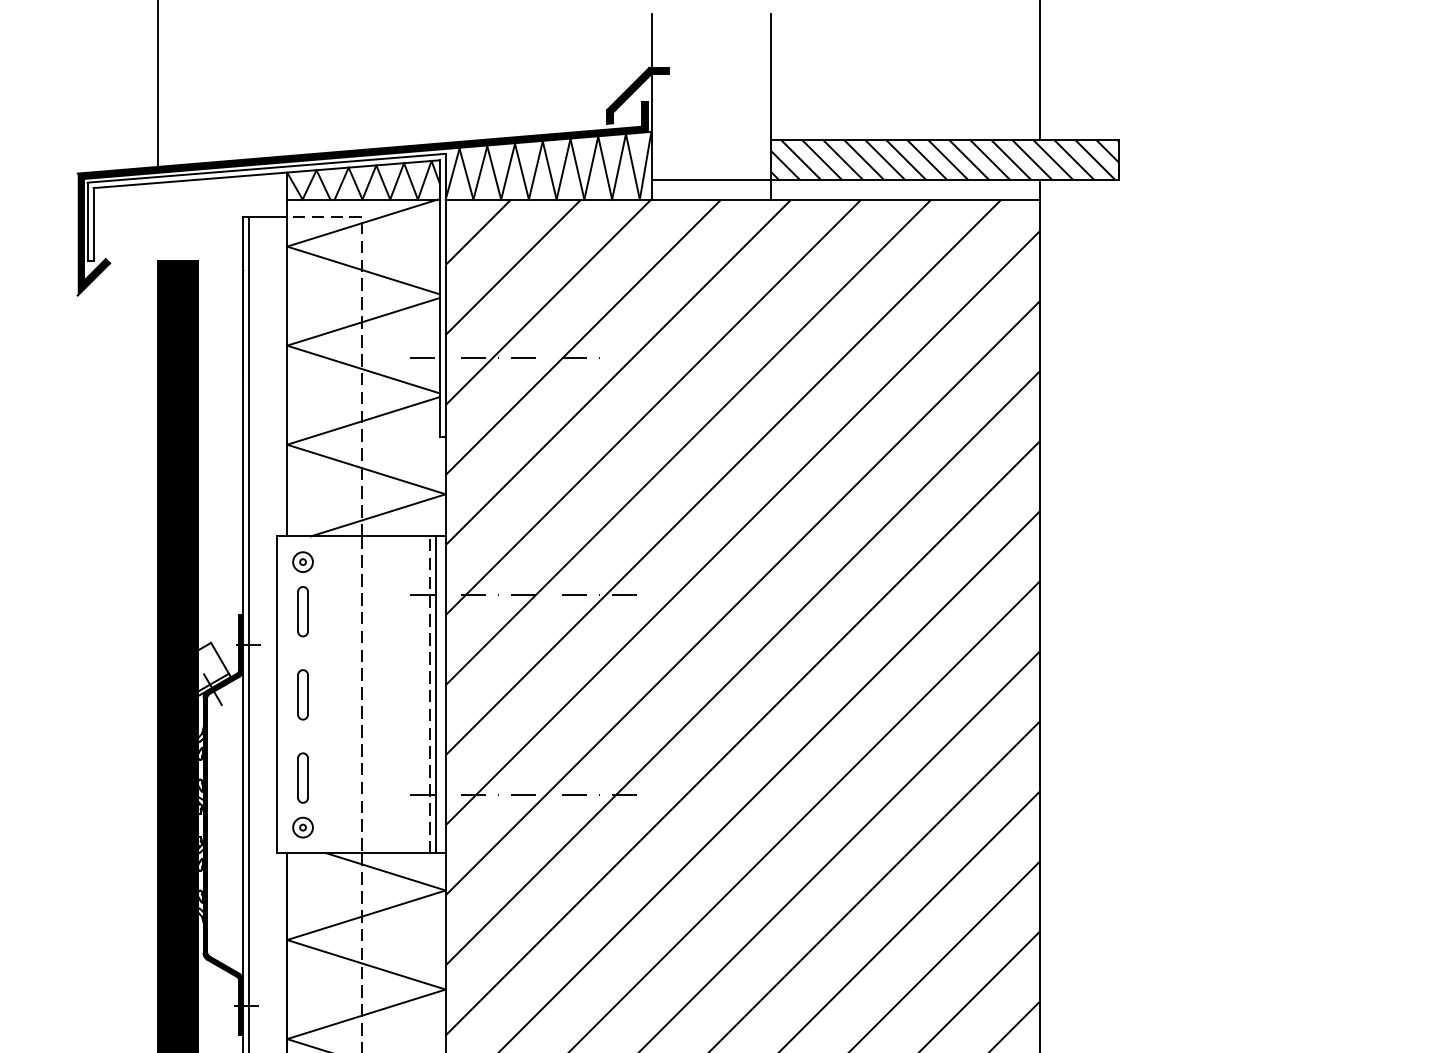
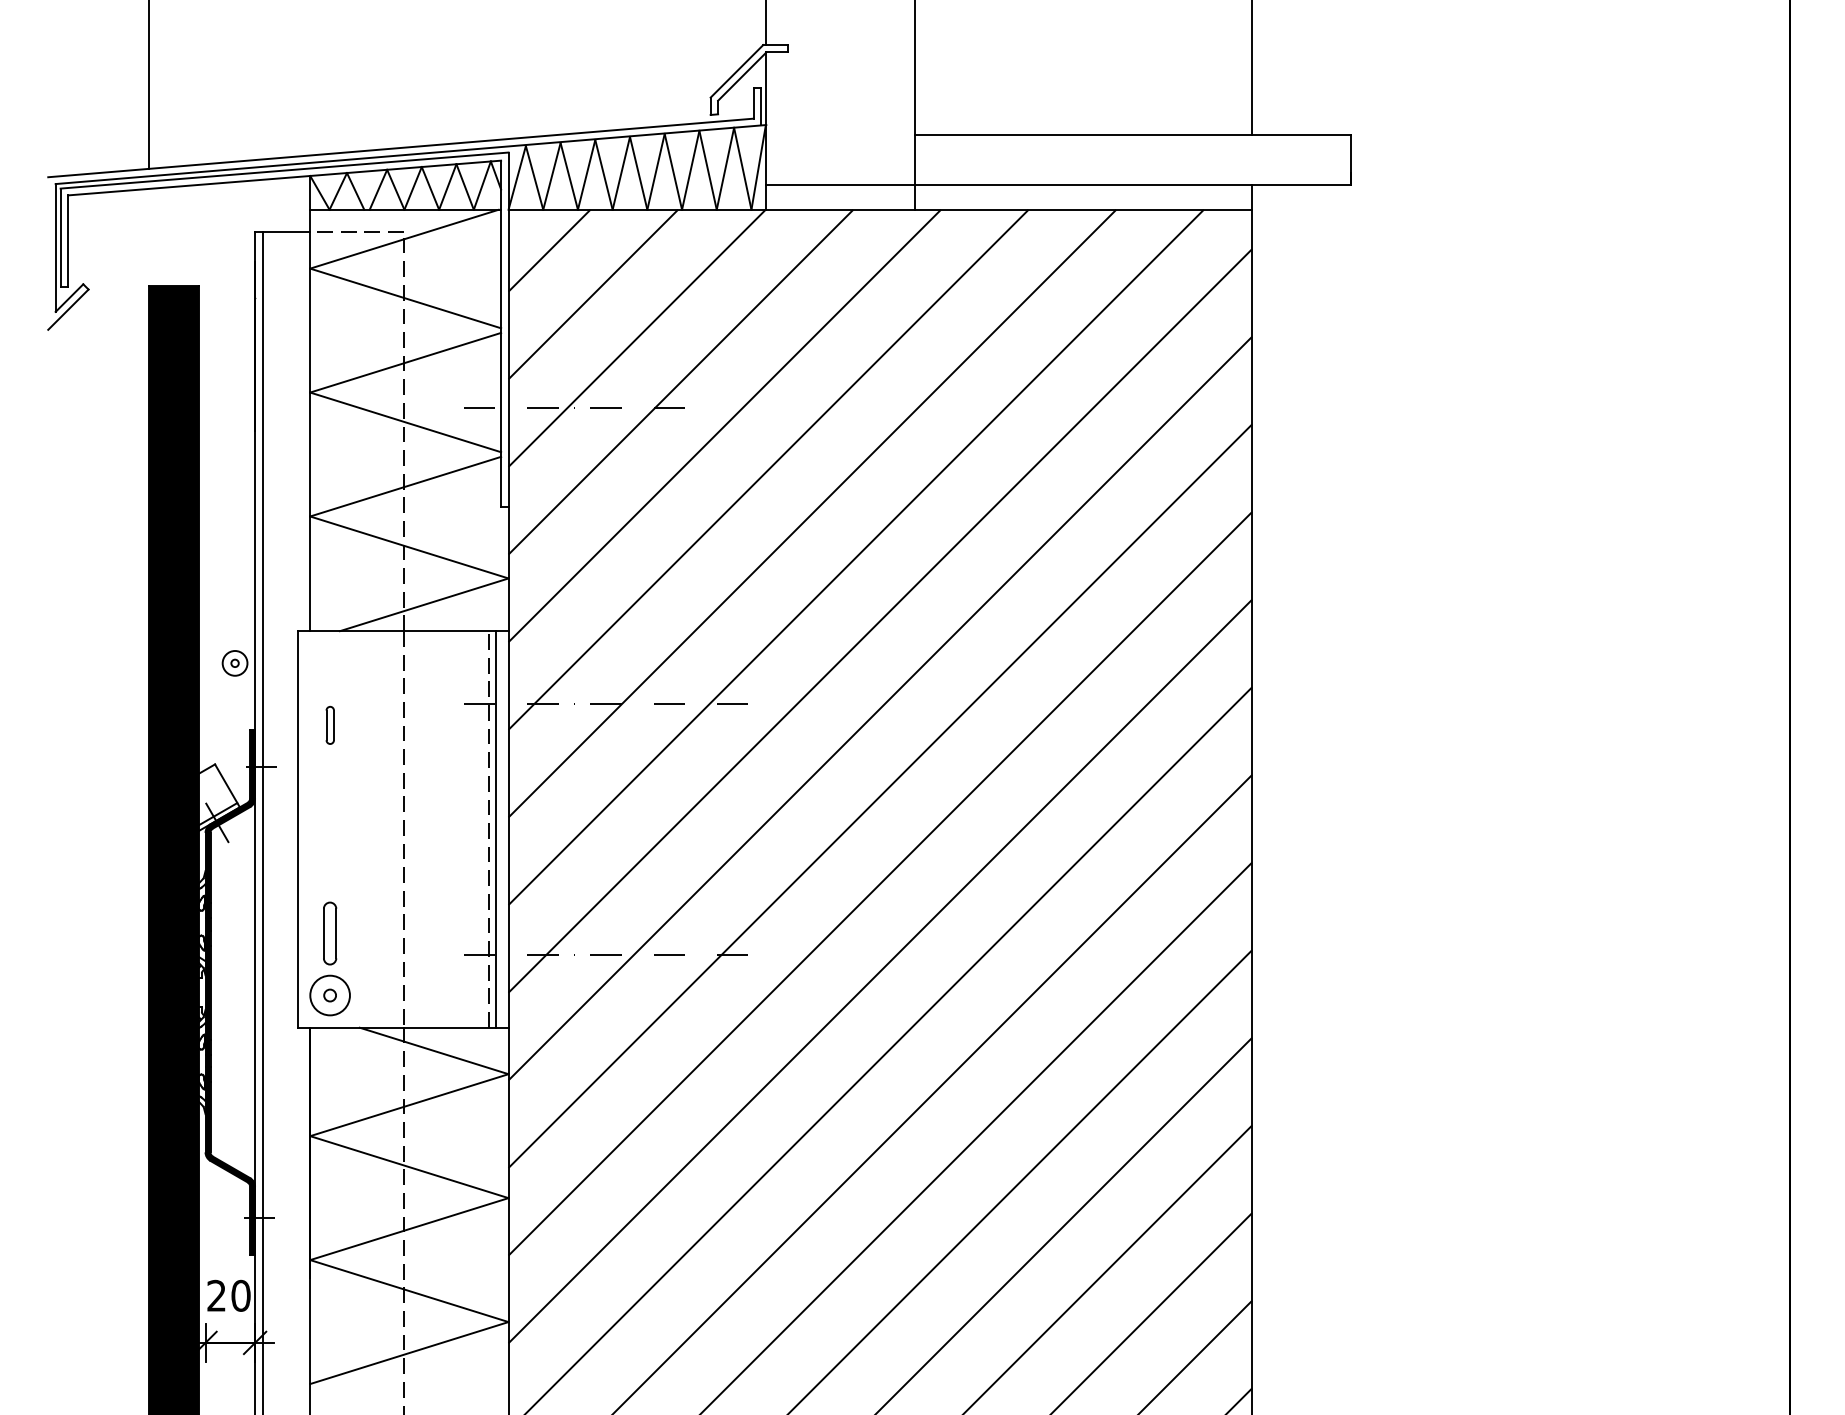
fill: (638, 95) -> (749, 79), removed
hatch: (945, 160) -> (1133, 160), removed
fill: (362, 198) -> (404, 208), removed
part: (302, 562) -> (234, 663), moved
part: (303, 611) -> (330, 725), size x0.6
part: (303, 694) -> (330, 829), removed
part: (302, 827) -> (329, 995), size x1.6

